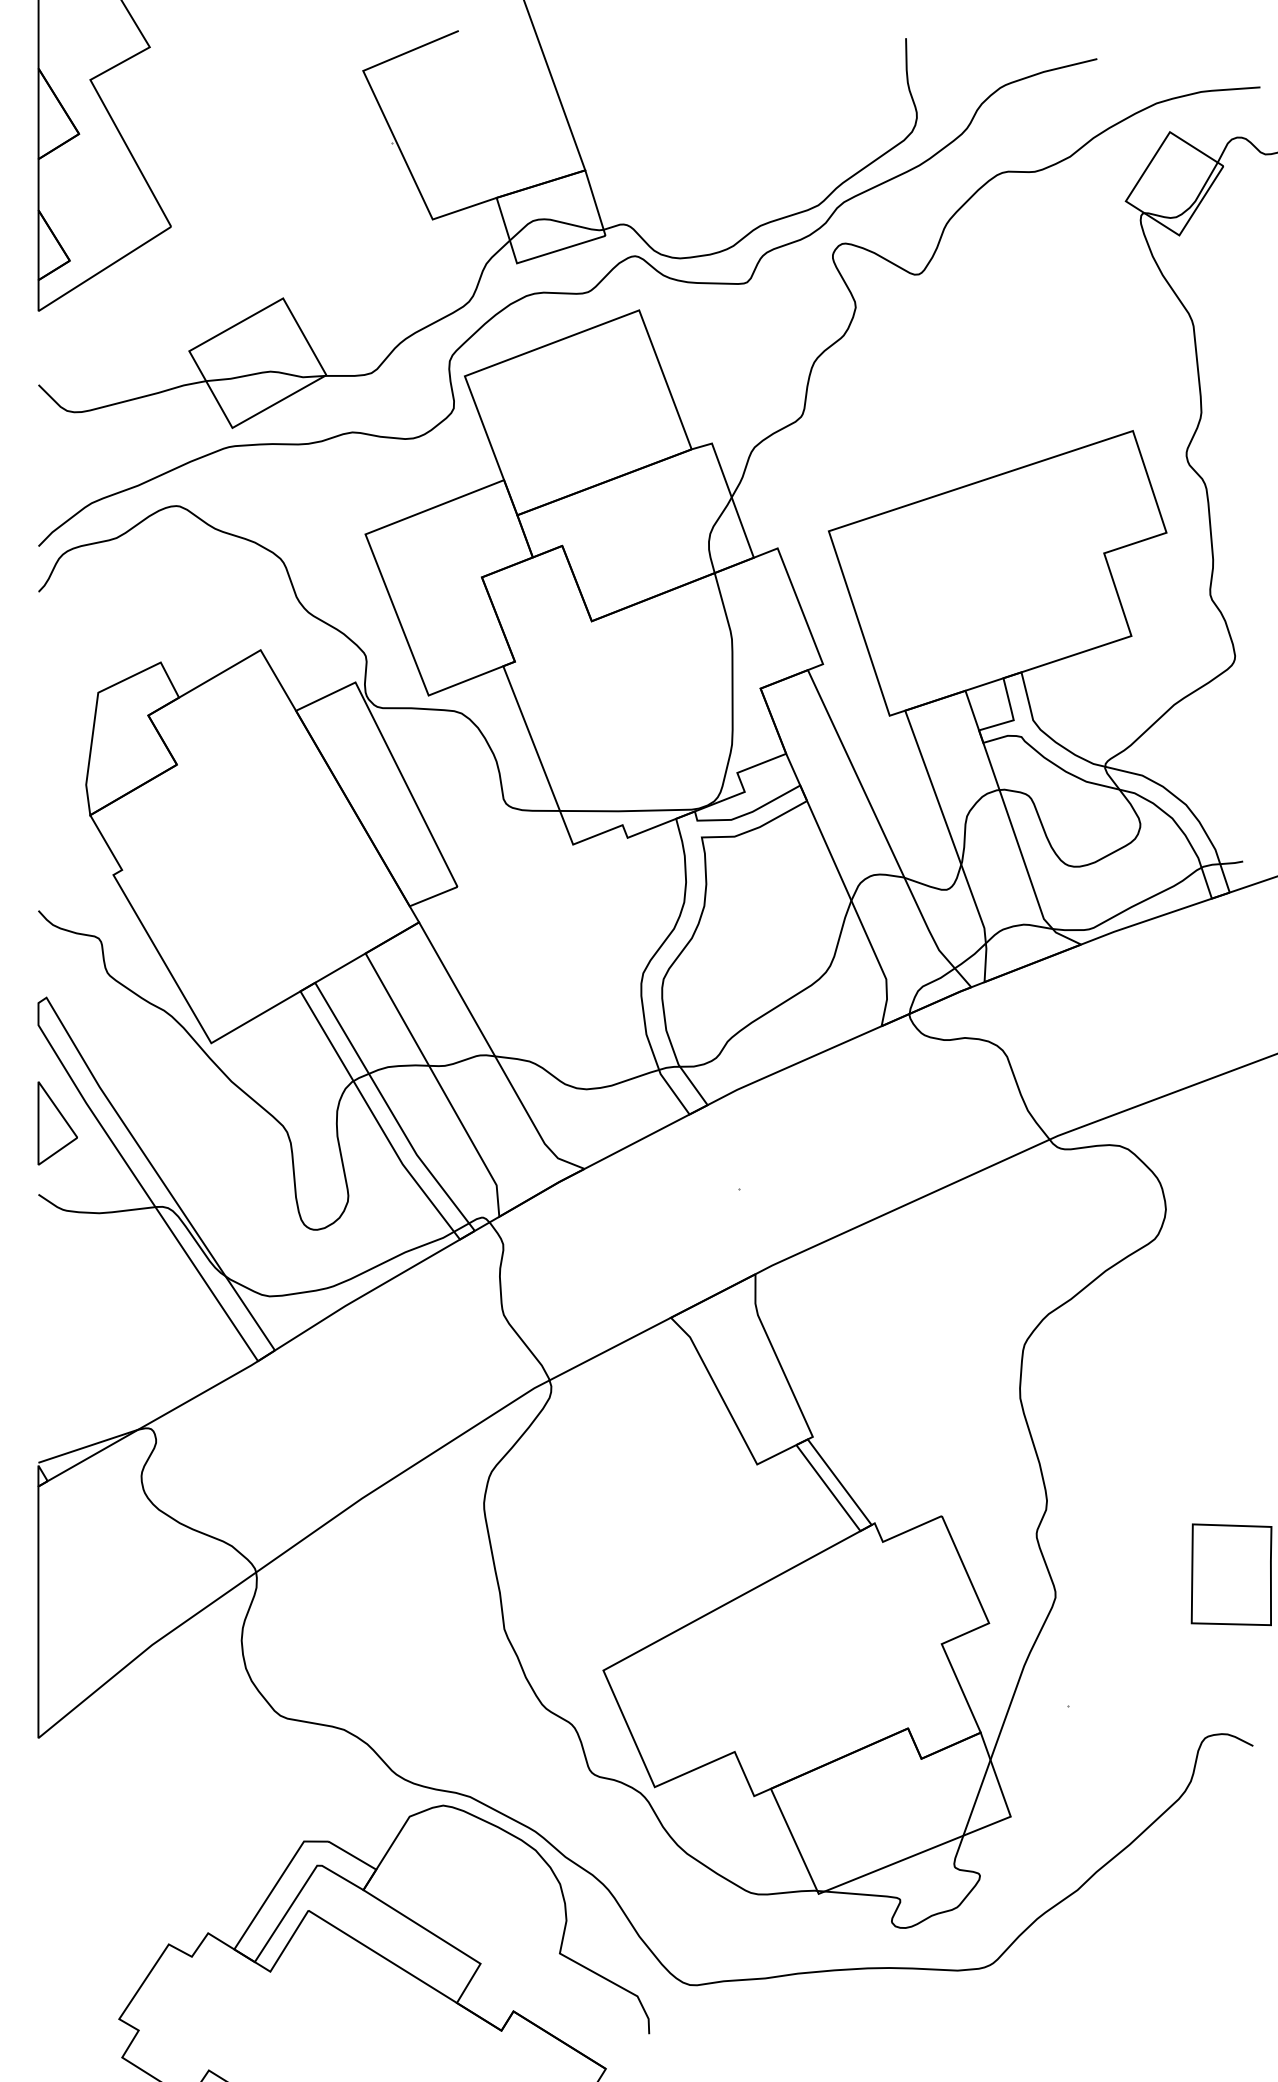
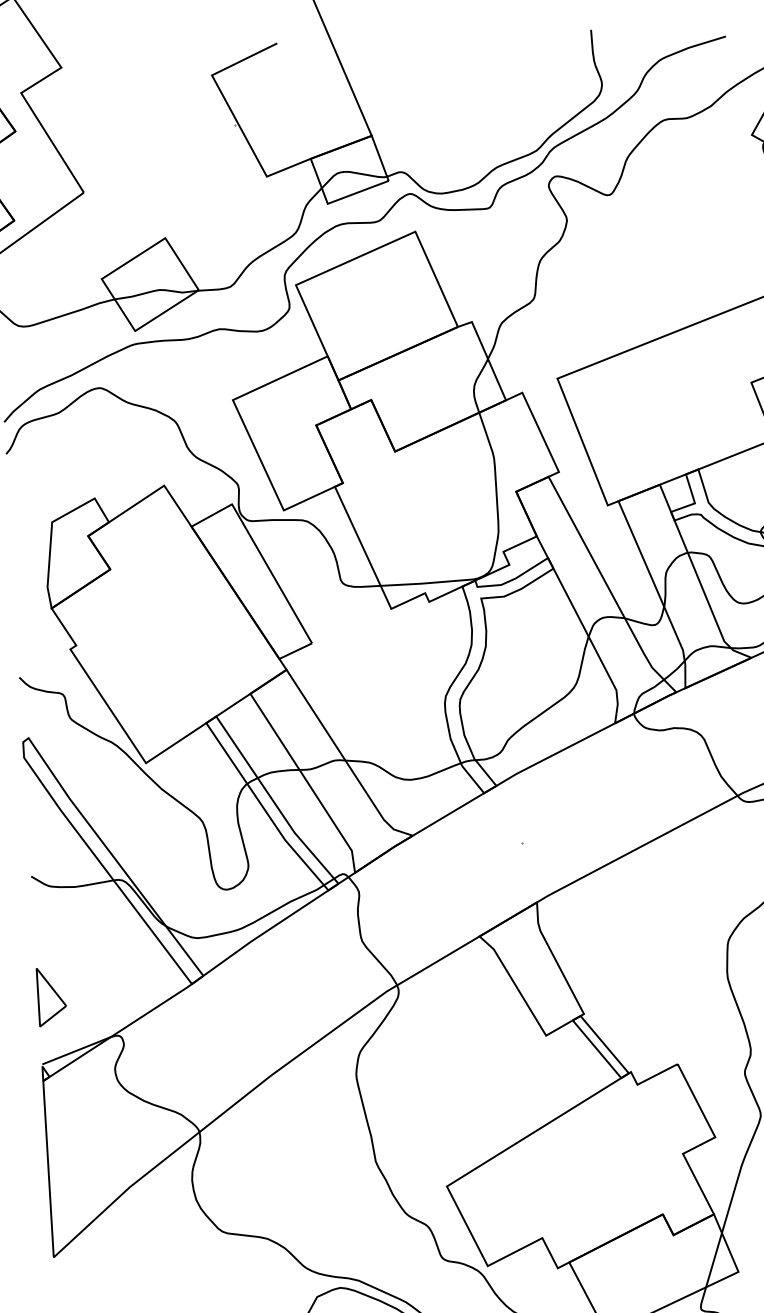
part: (57, 1123) -> (51, 996), moved

